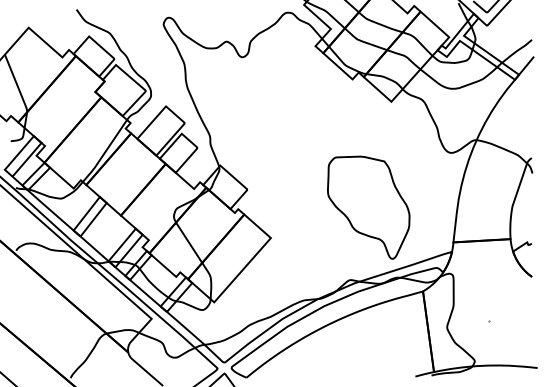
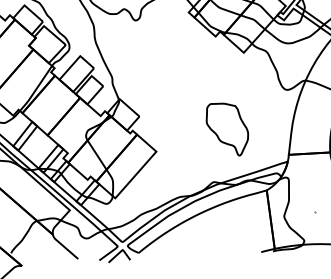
part: (368, 207) -> (227, 129), size x0.7

